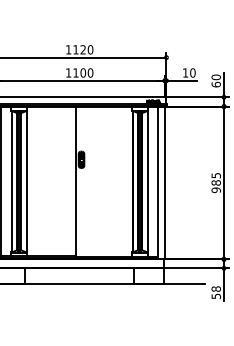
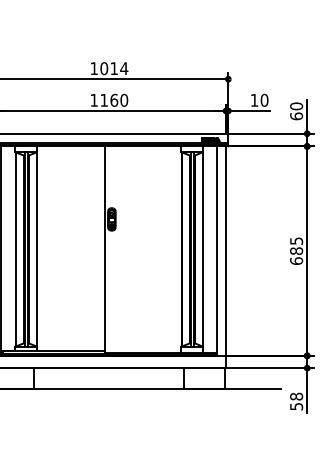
text: (83, 49) -> (114, 68), 1120 -> 1014
text: (83, 72) -> (114, 99), 1100 -> 1160
text: (216, 190) -> (296, 261), 985 -> 685

